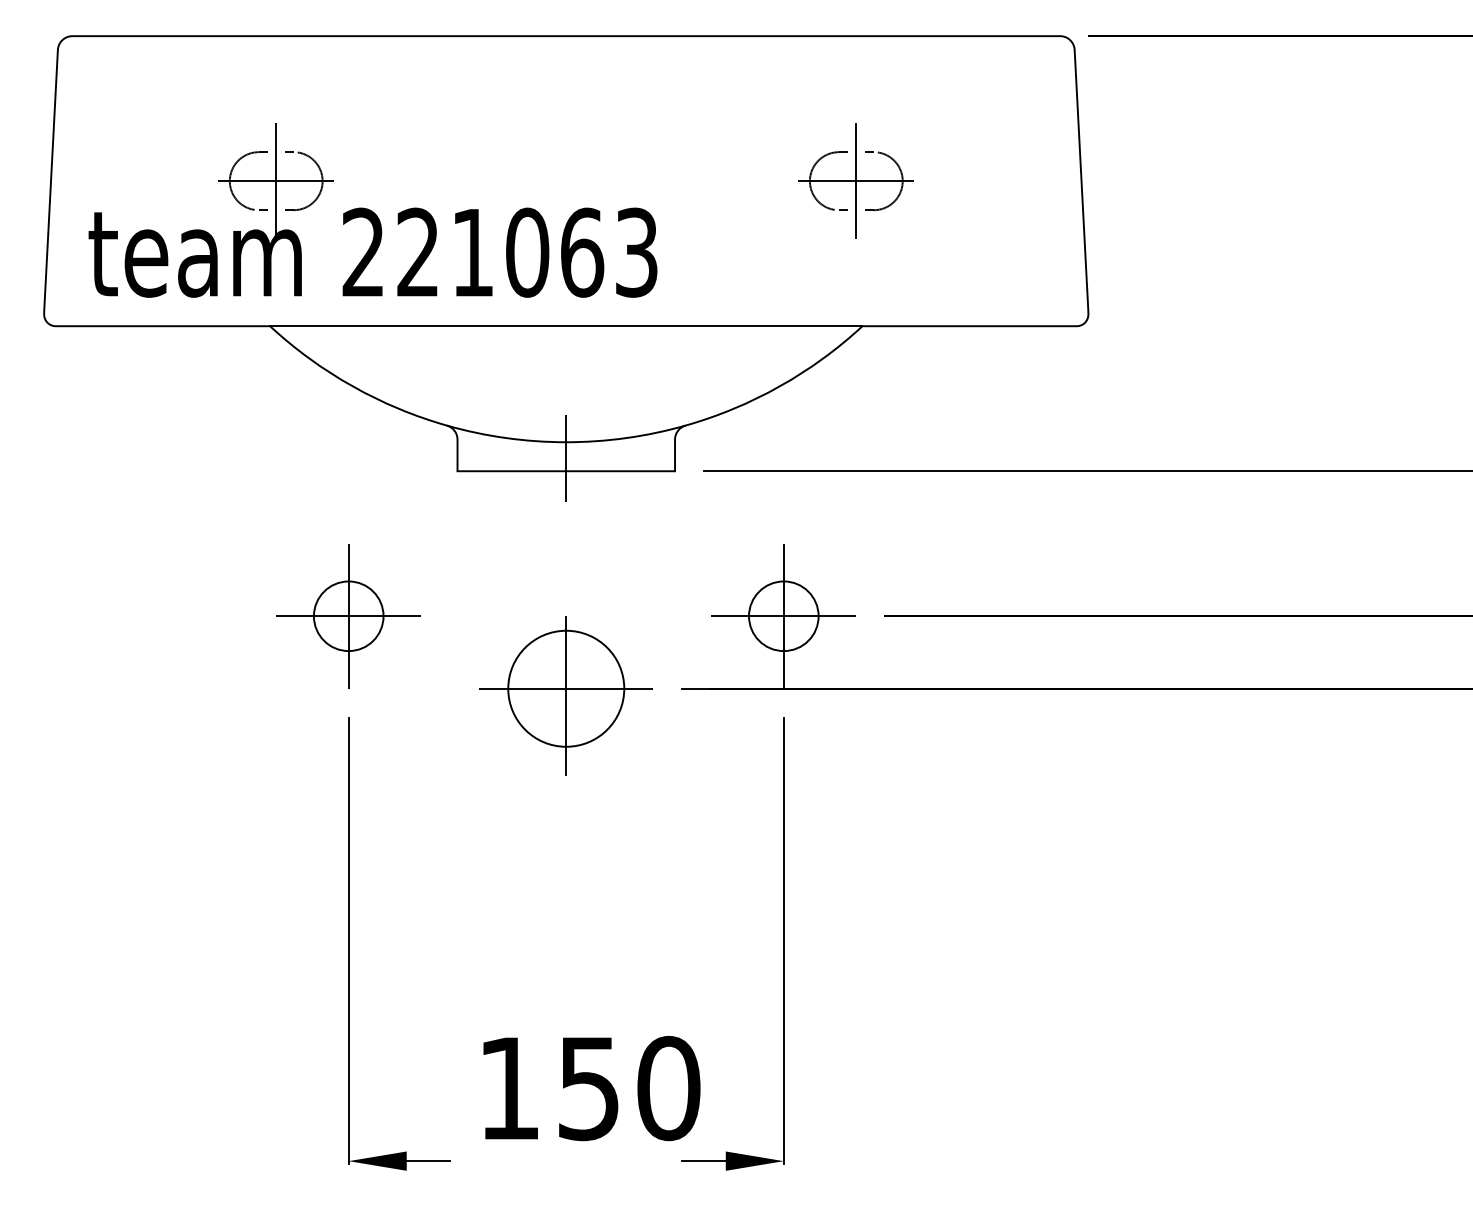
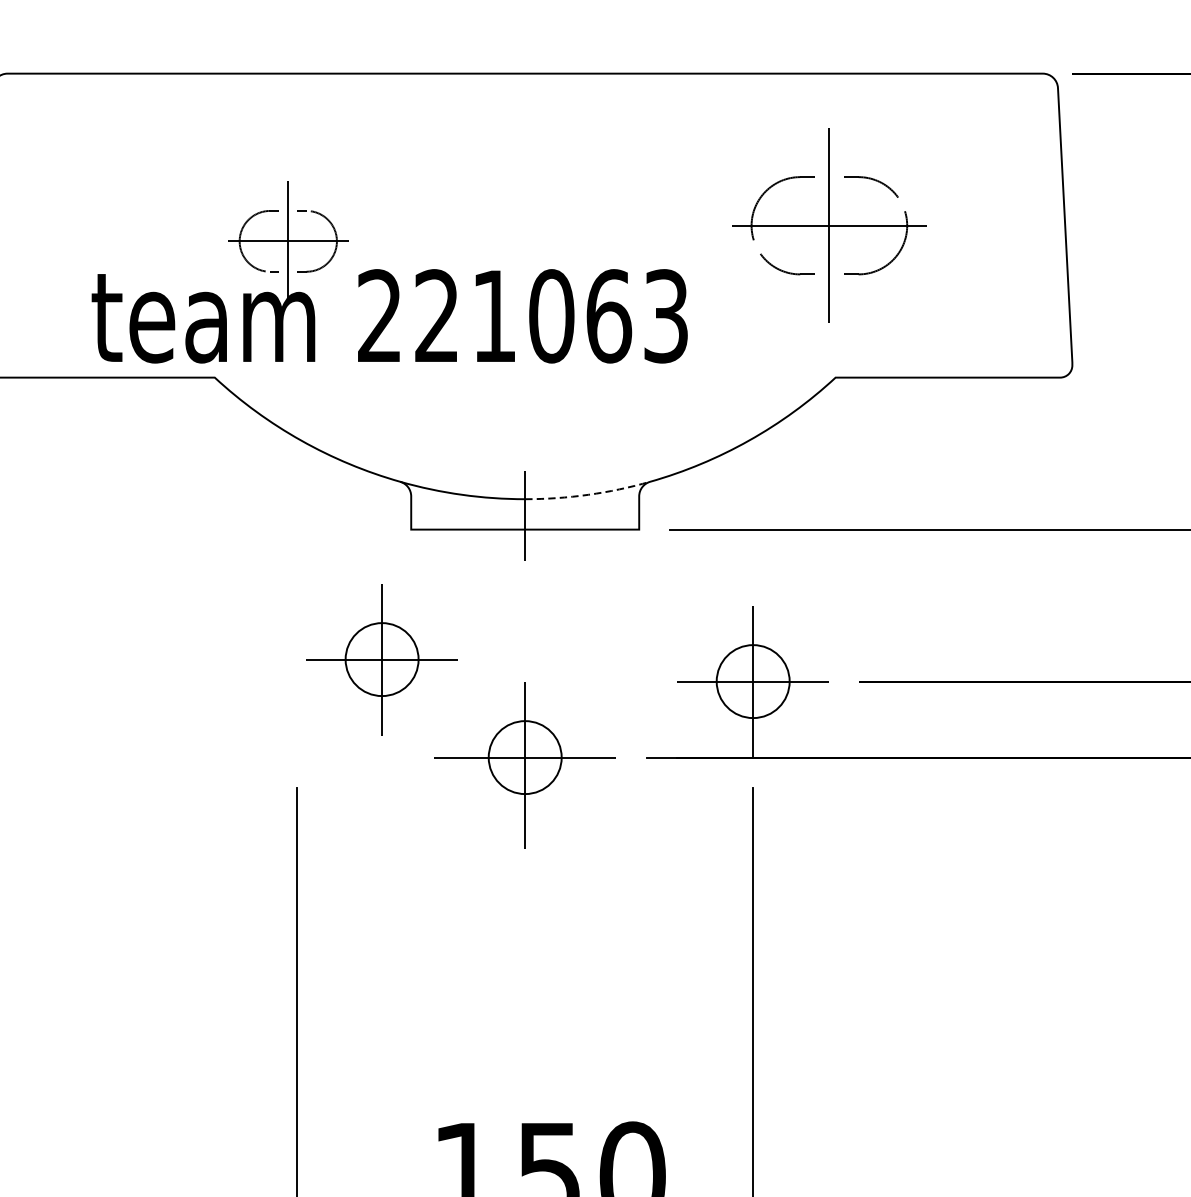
part: (855, 180) -> (828, 224), size x1.6
part: (372, 210) -> (389, 272), moved
line: (566, 326) -> (525, 377), removed
arc: (626, 438) -> (588, 495), solid -> dashed
part: (348, 616) -> (381, 659), moved
circle: (566, 688) -> (525, 757), size x0.6

